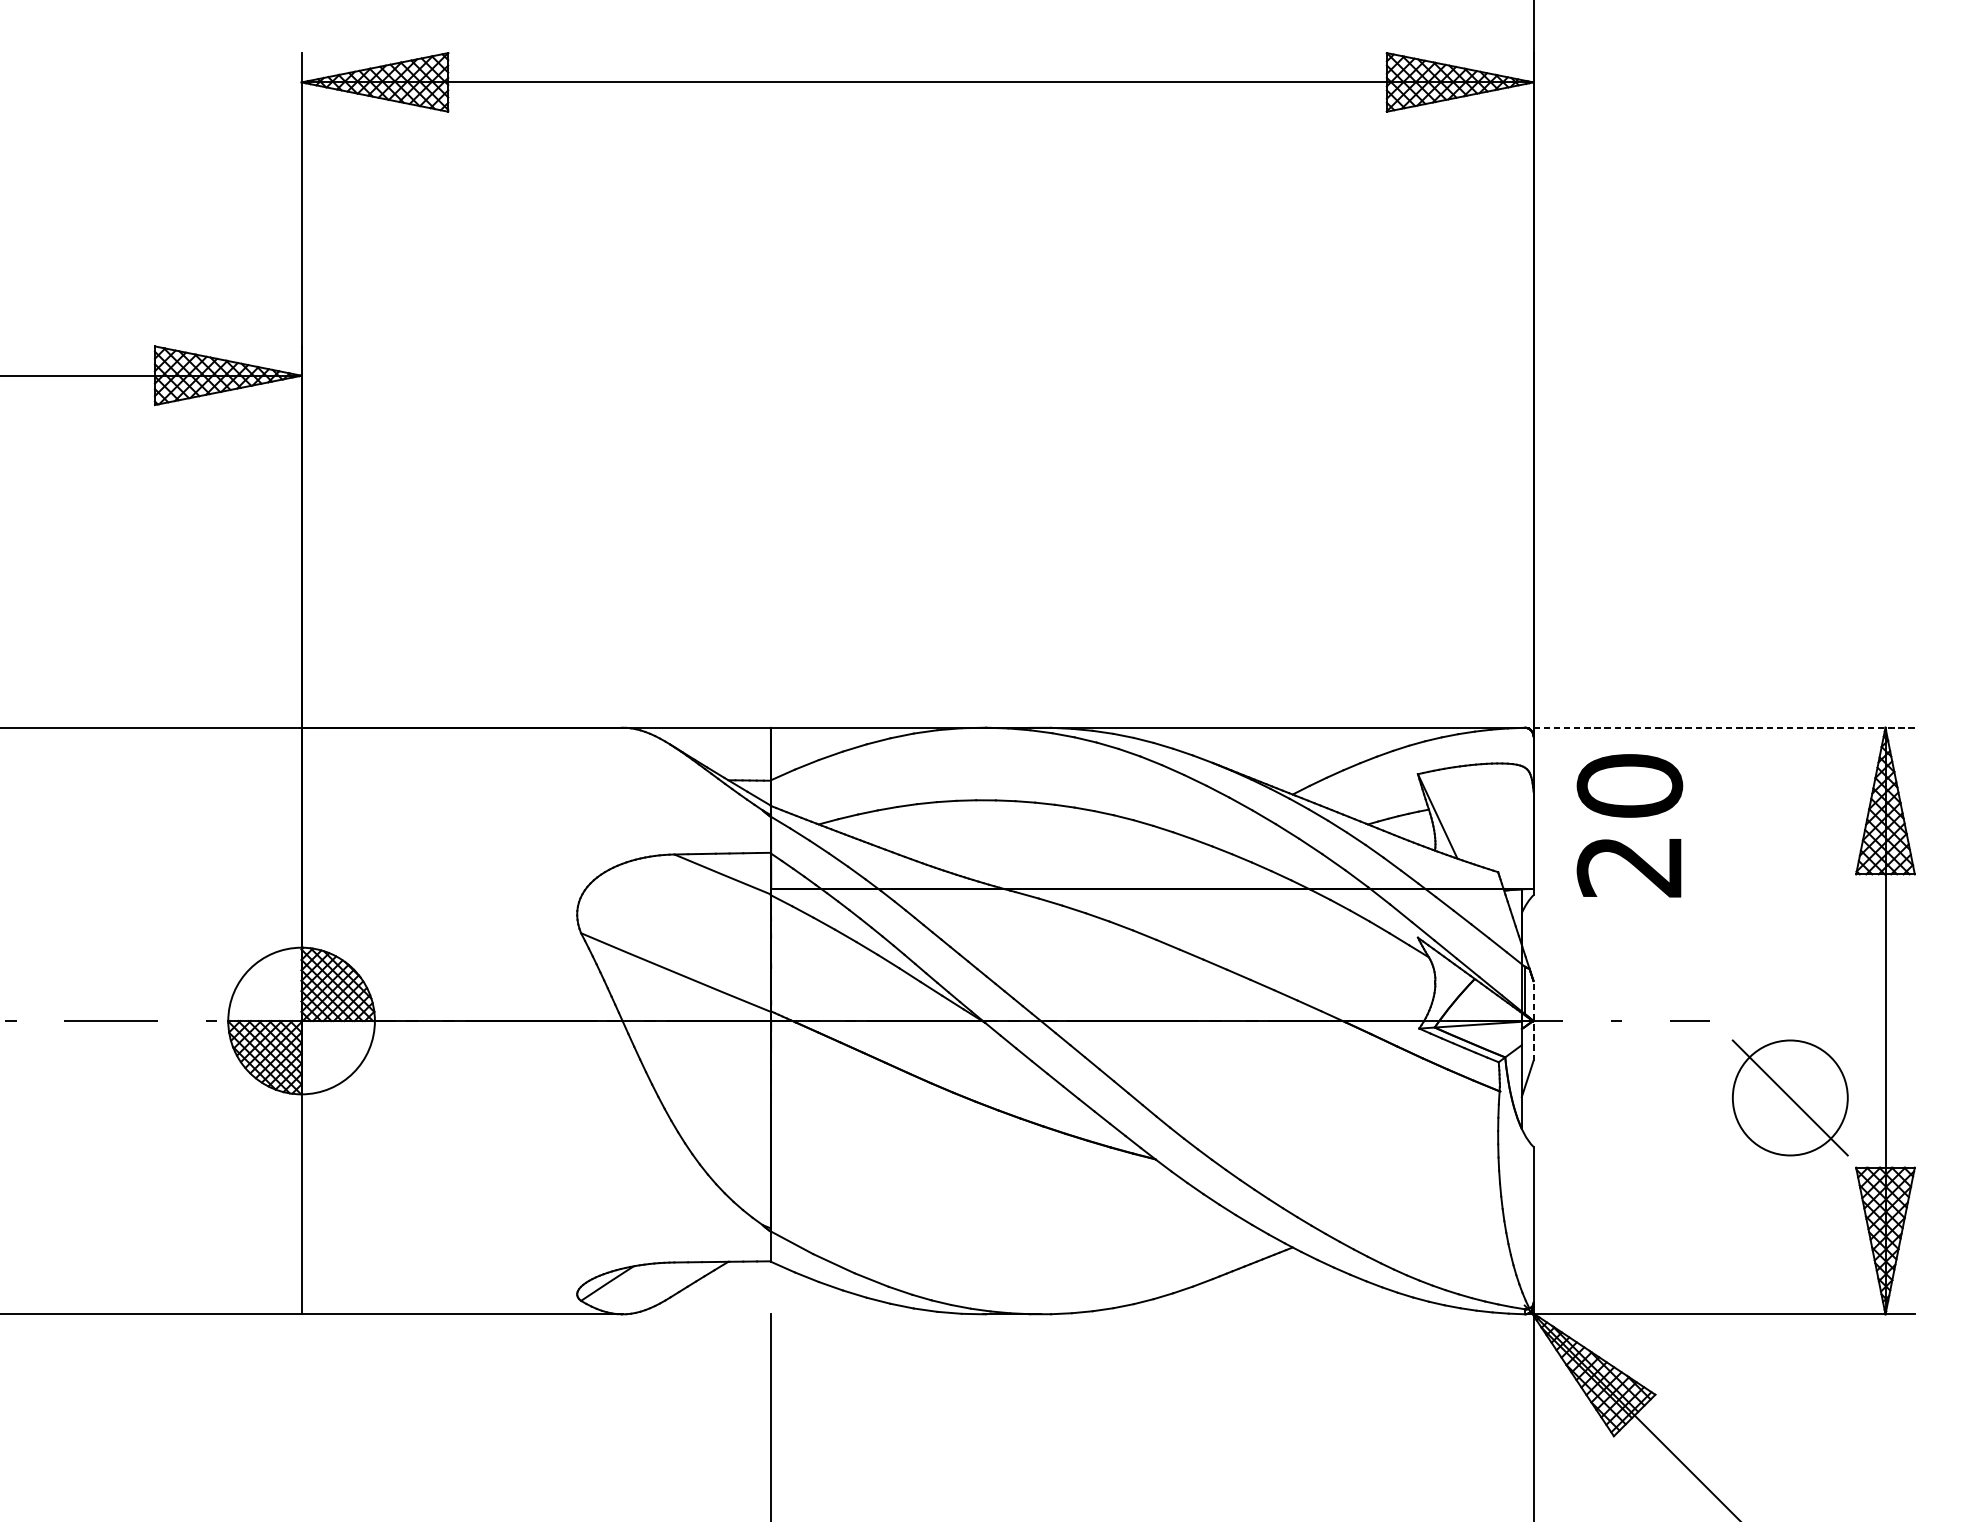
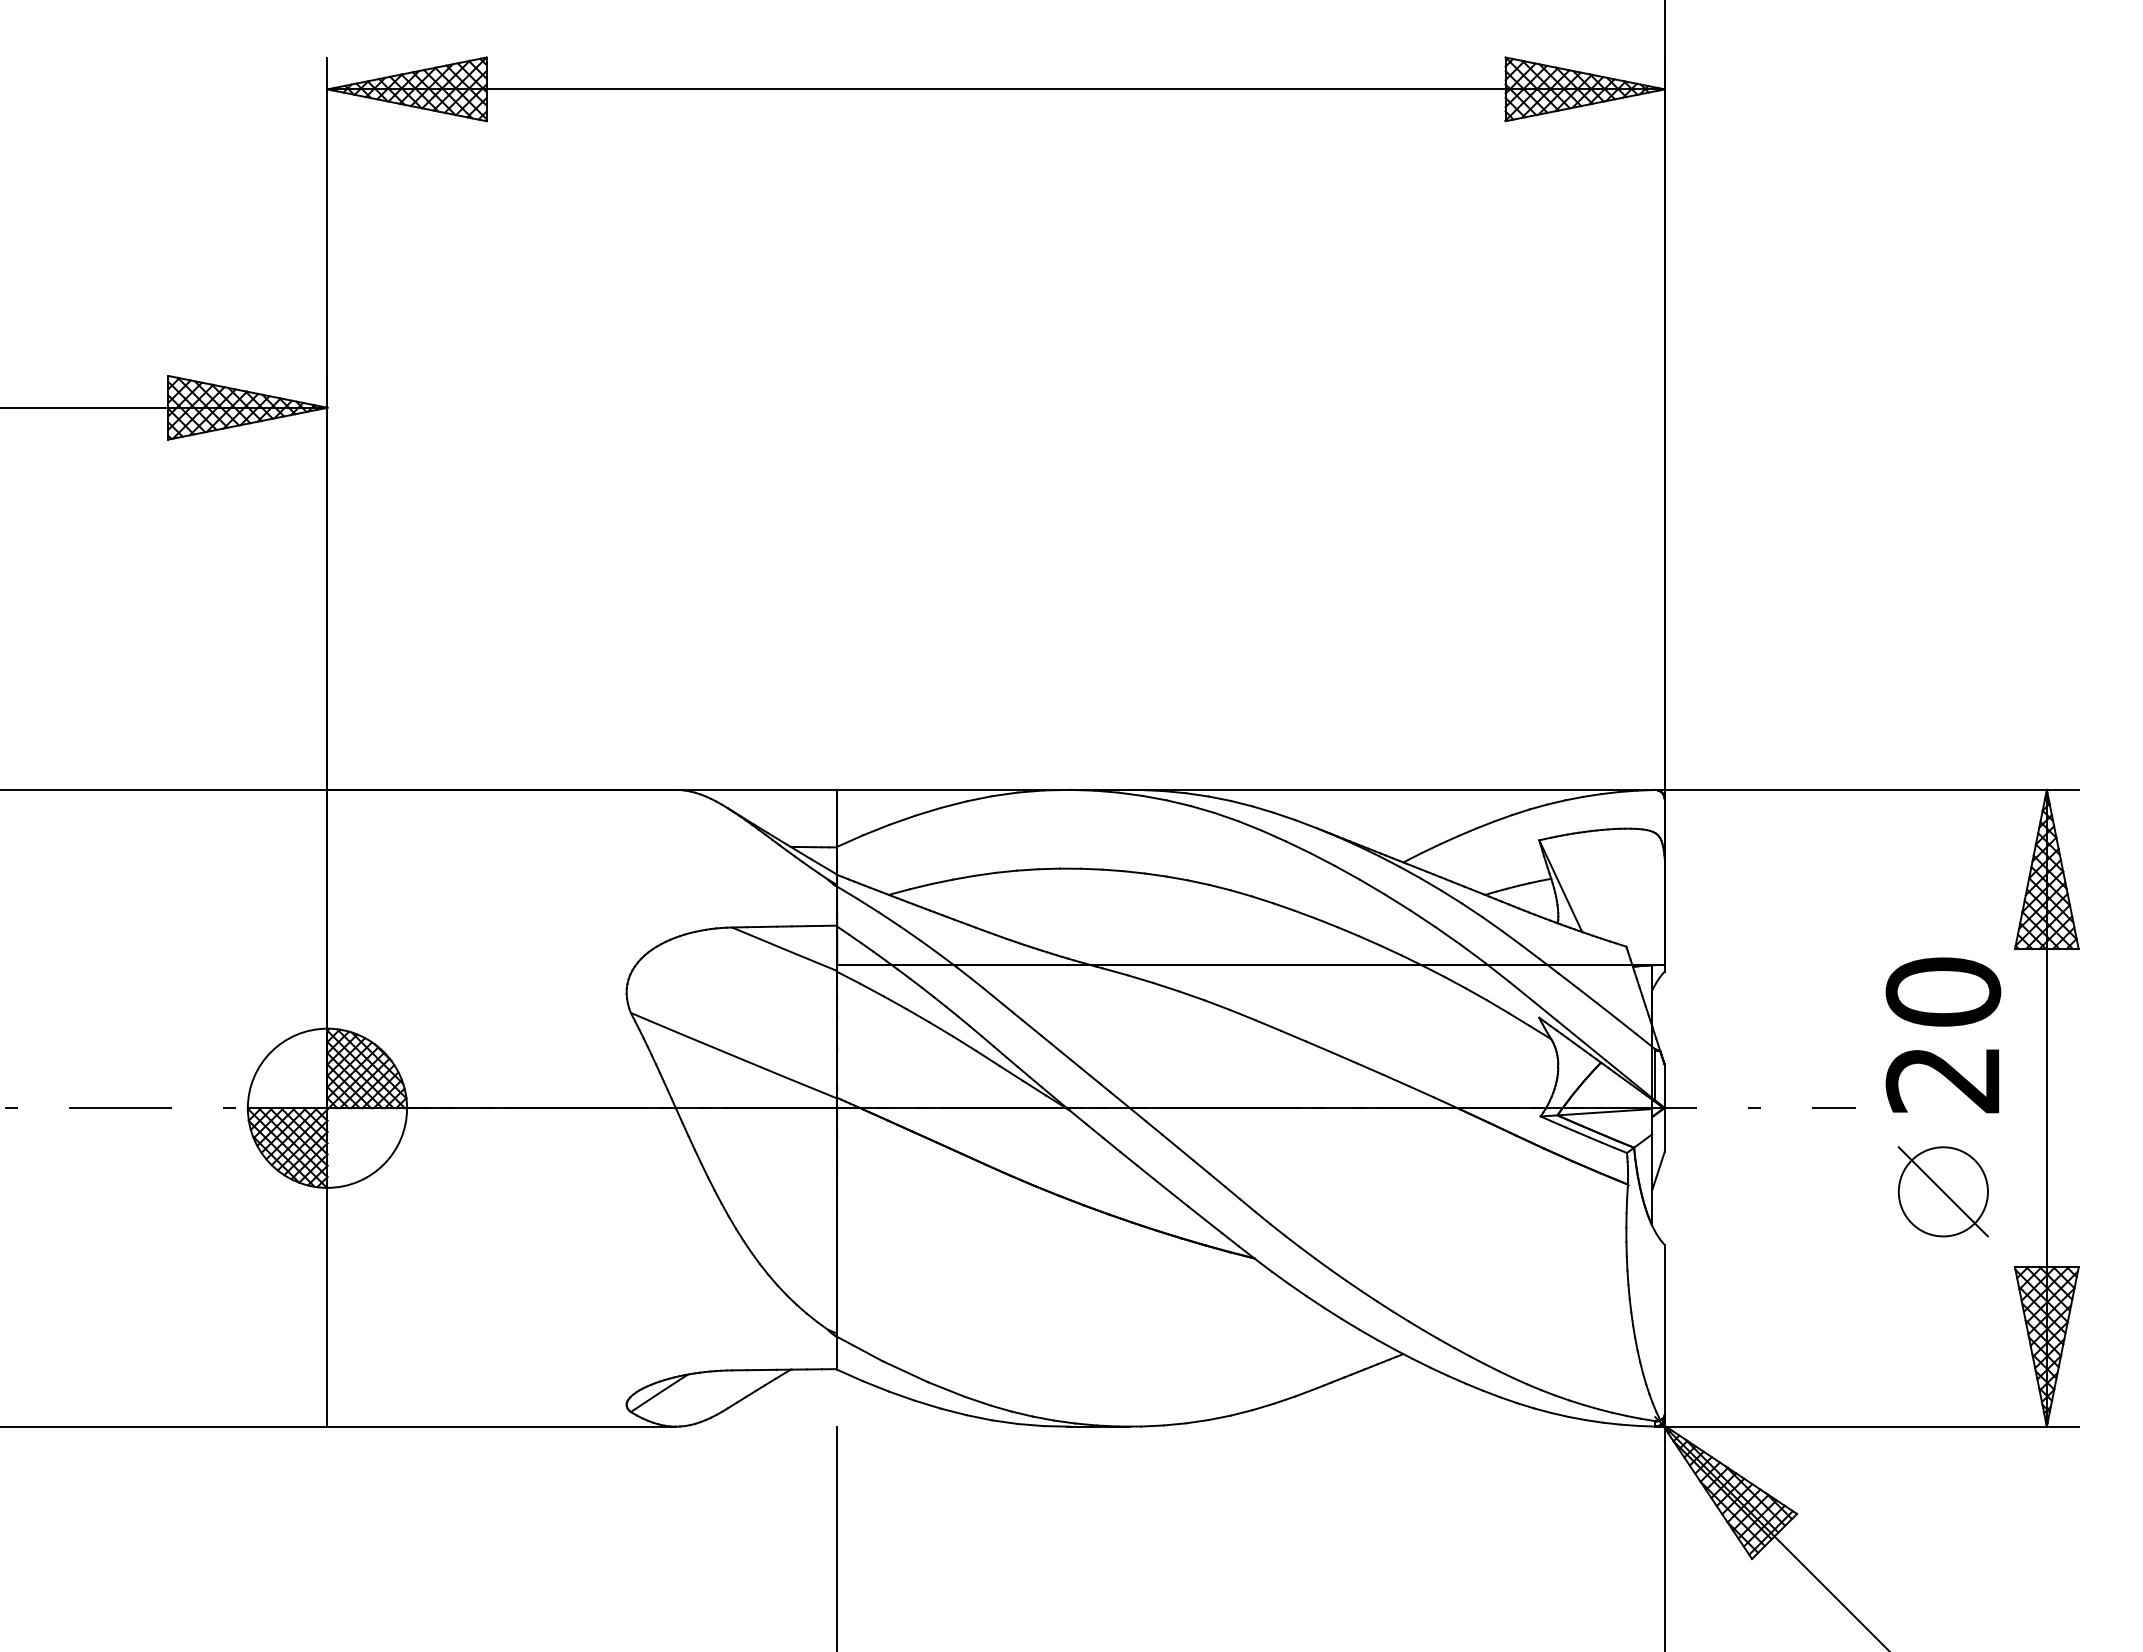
line: (1719, 727) -> (1866, 789), dashed -> solid
text: (1629, 825) -> (1943, 1035), moved
line: (1533, 1020) -> (1664, 1107), dashed -> solid
part: (1789, 1097) -> (1942, 1191), size x0.71

